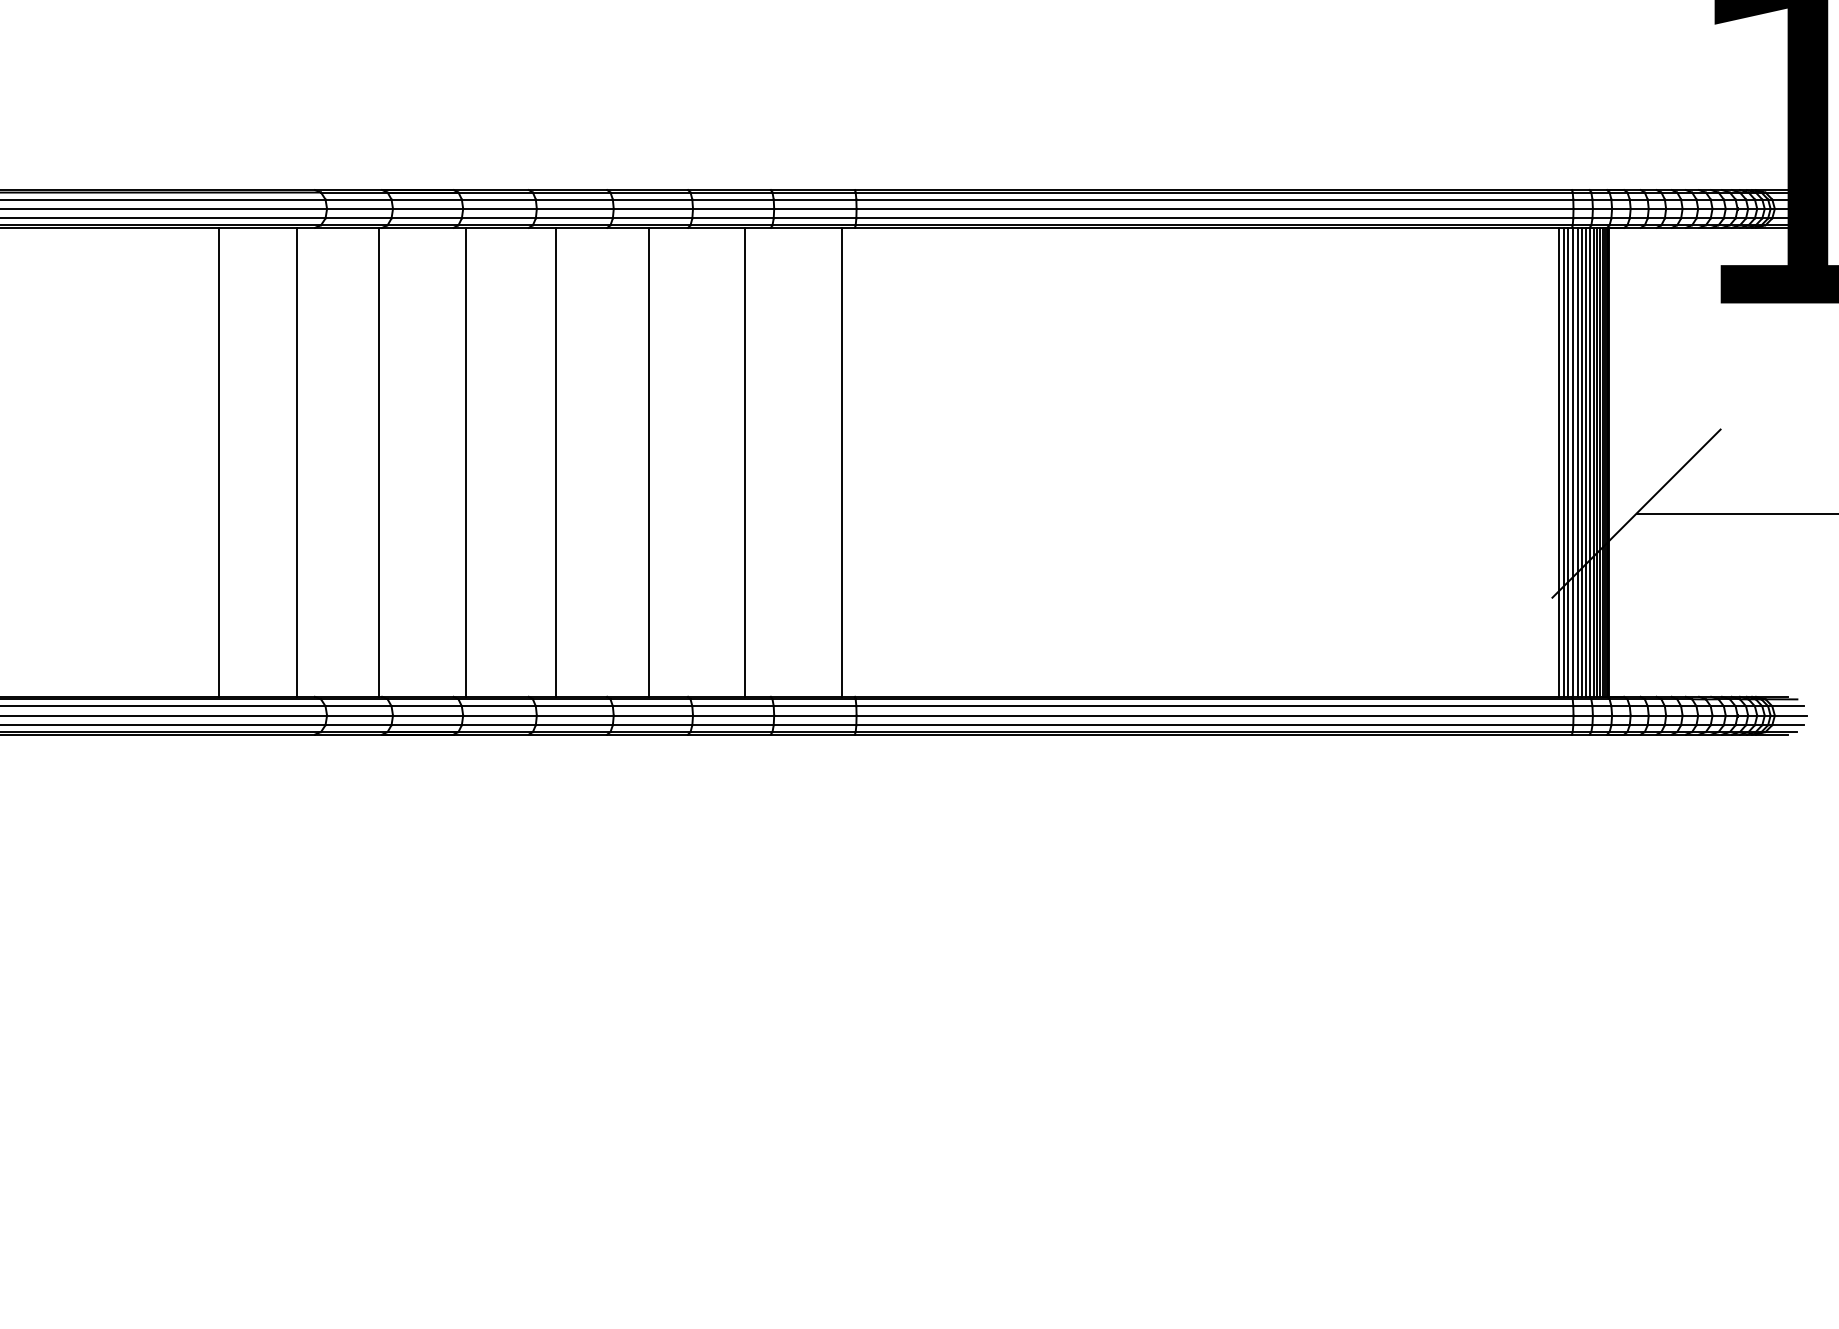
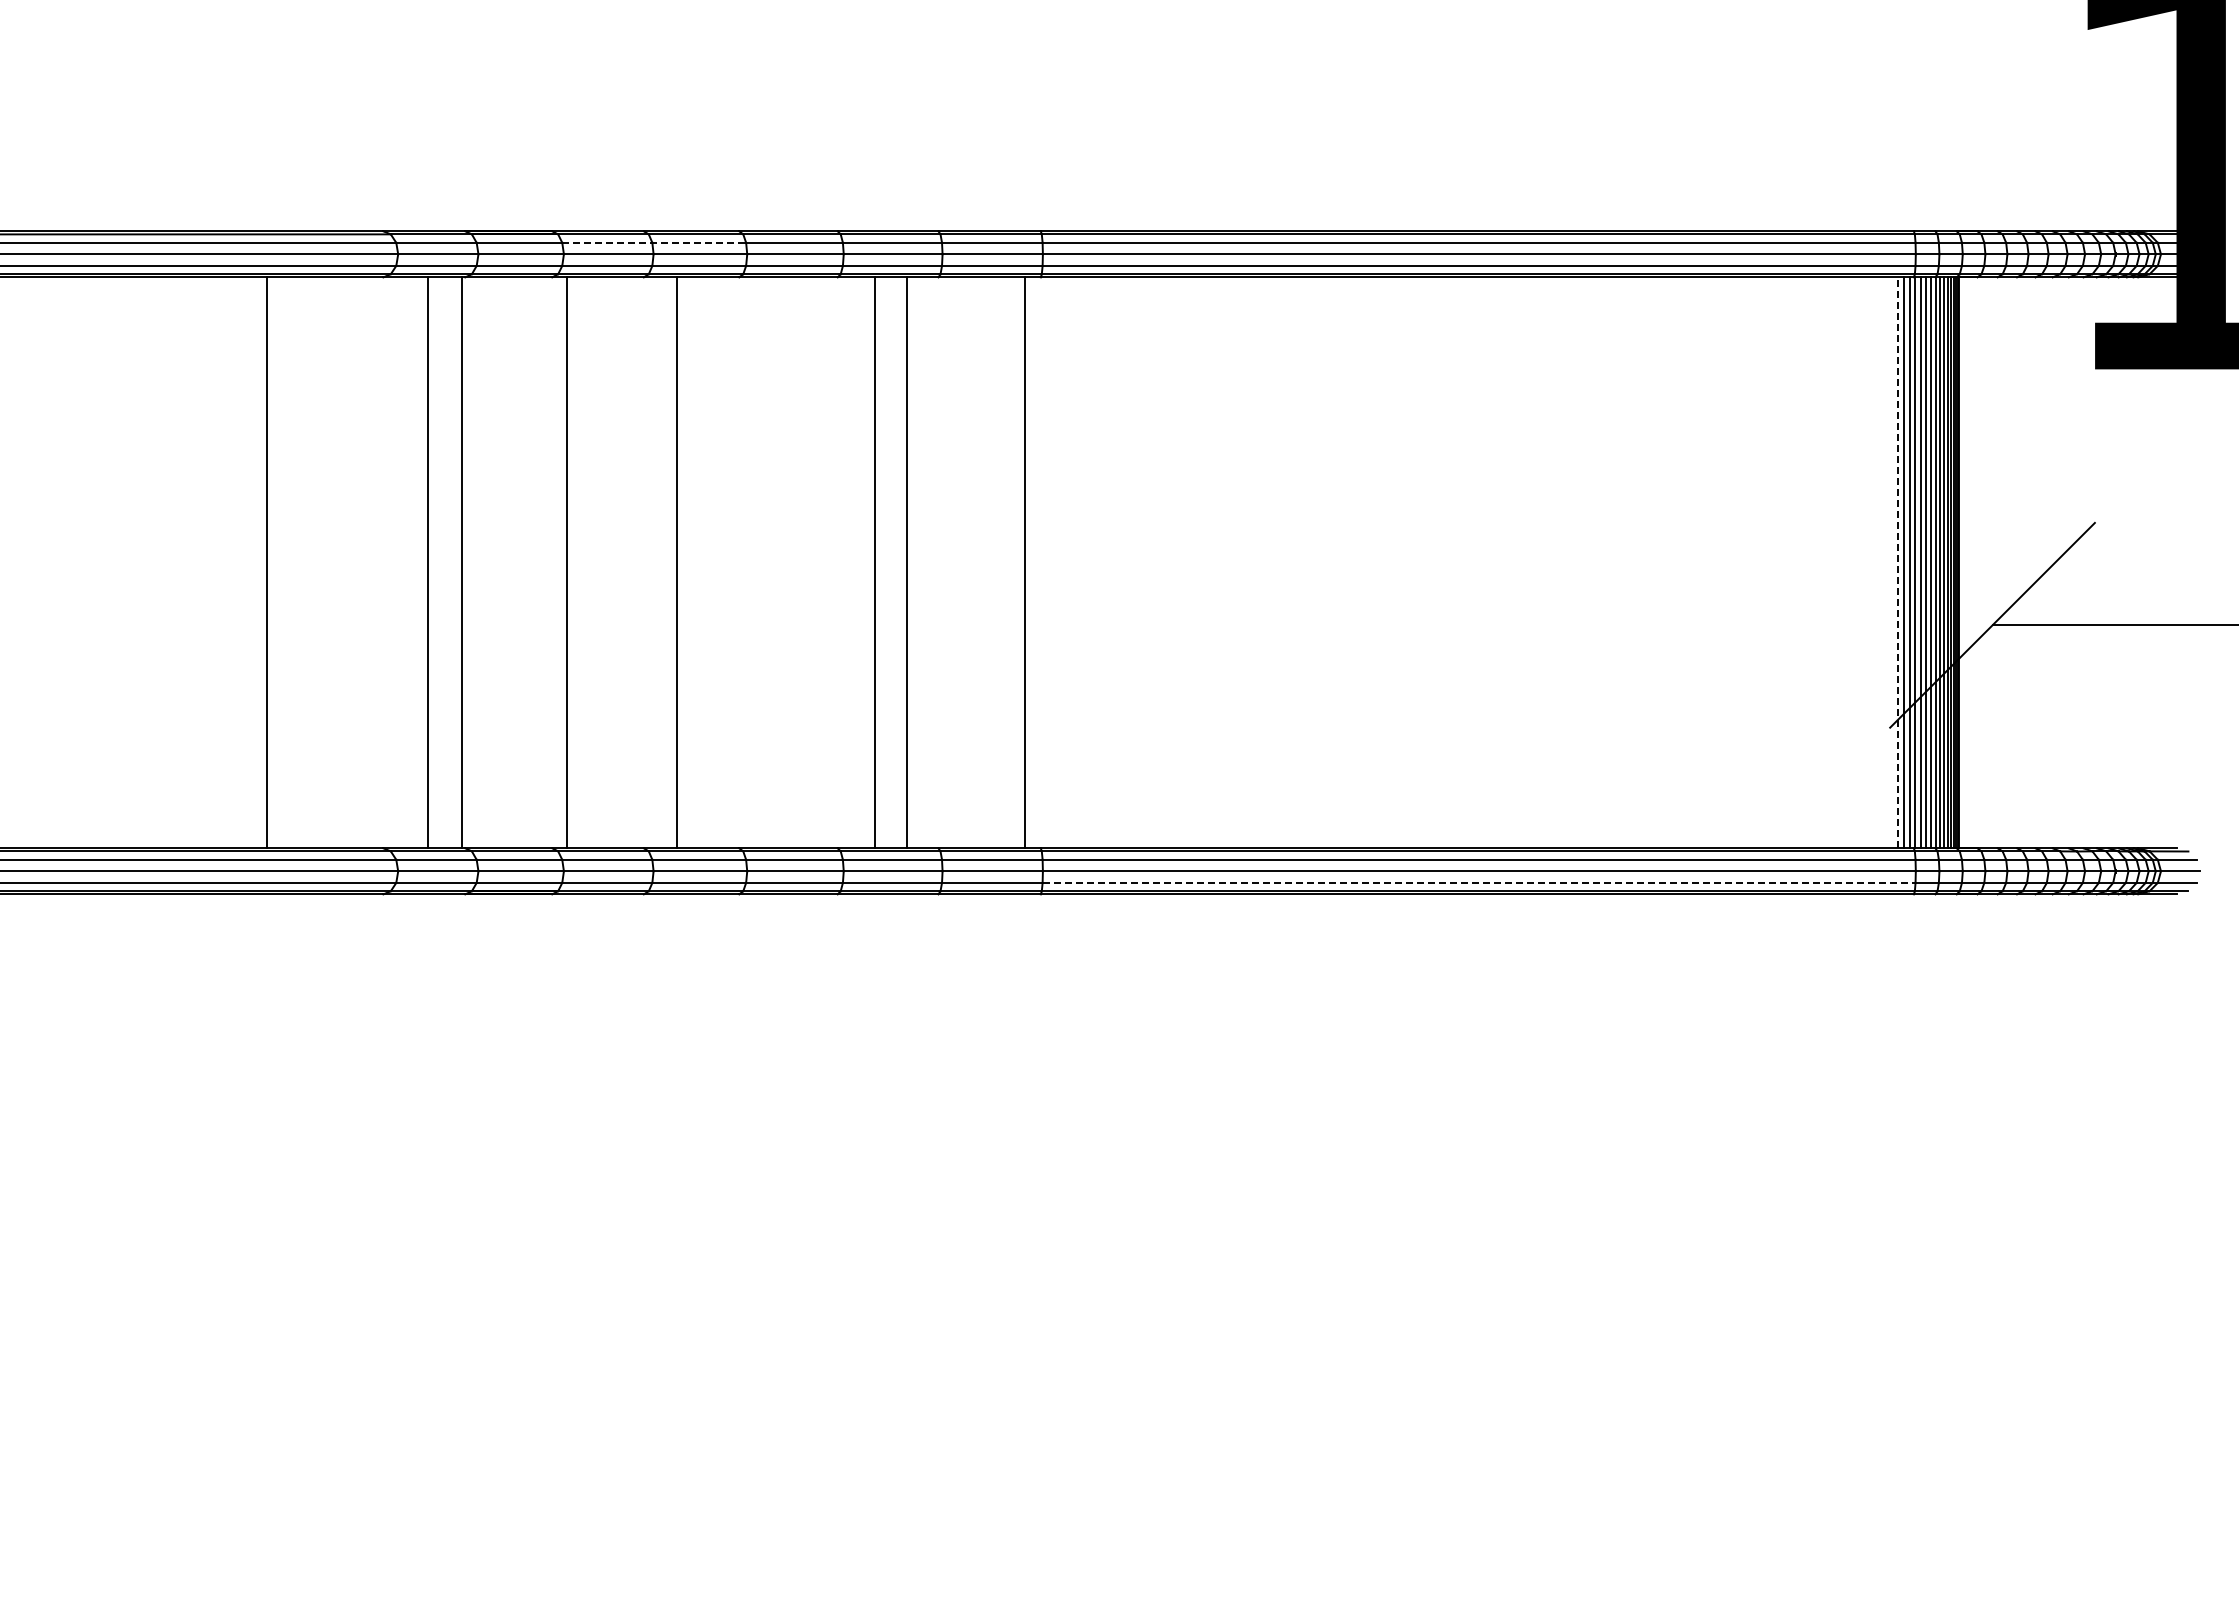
line: (537, 199) -> (654, 242), solid -> dashed
line: (296, 462) -> (428, 562), moved
line: (649, 462) -> (874, 562), moved
line: (1559, 462) -> (1898, 562), solid -> dashed
line: (1215, 724) -> (1479, 882), solid -> dashed

